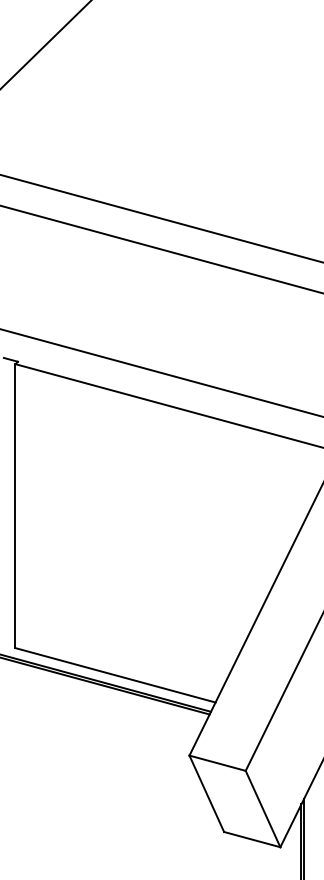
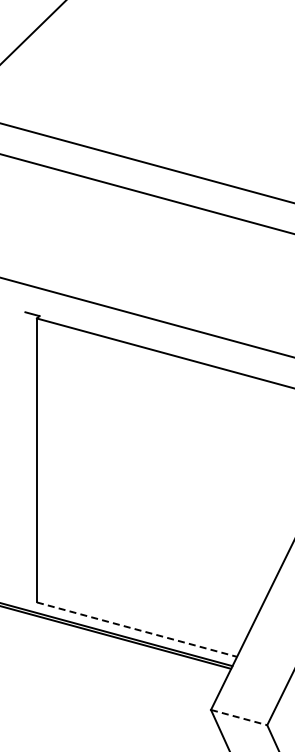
line: (115, 675) -> (137, 629), solid -> dashed
line: (218, 763) -> (240, 717), solid -> dashed

